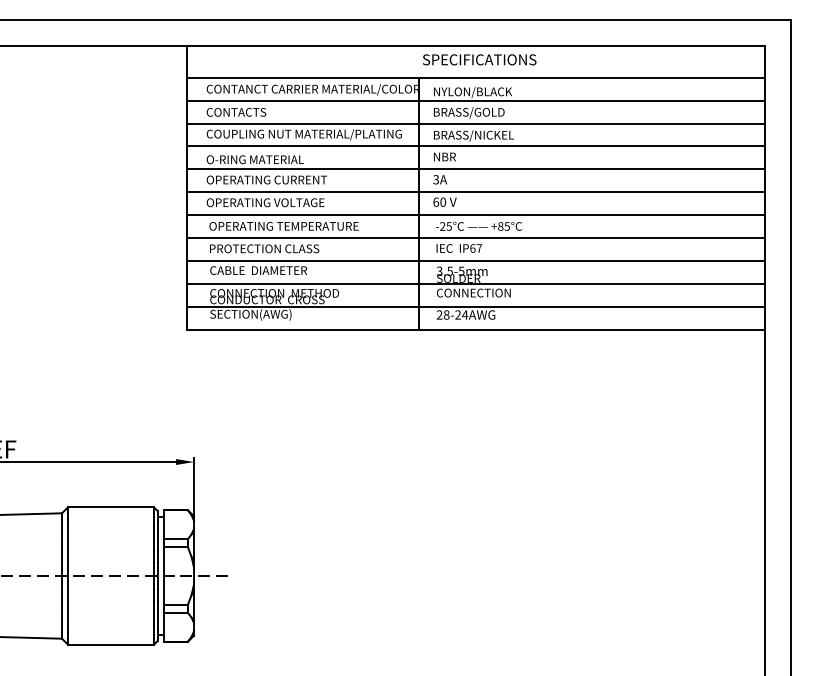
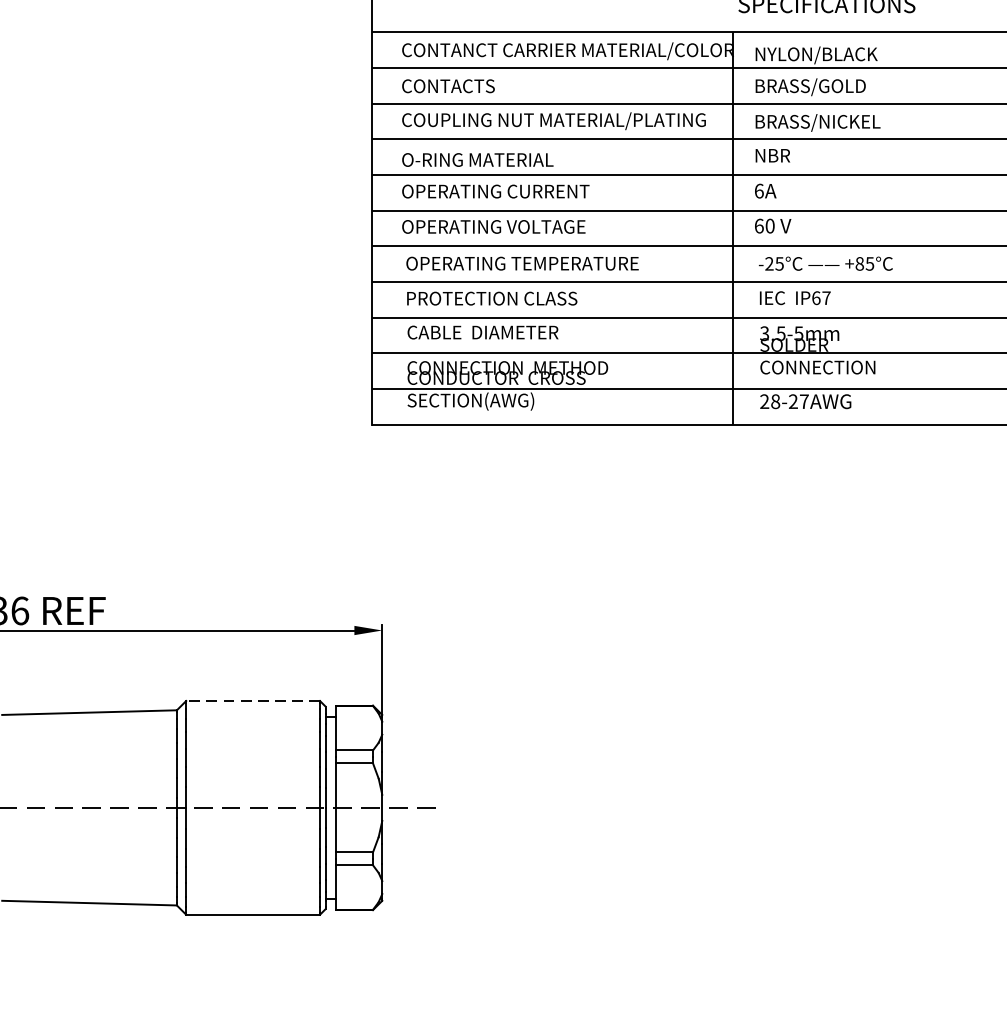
text: (436, 179) -> (759, 190), 3A -> 6A
text: (465, 314) -> (804, 400), 28-24AWG -> 28-27AWG
line: (110, 507) -> (252, 701), solid -> dashed

